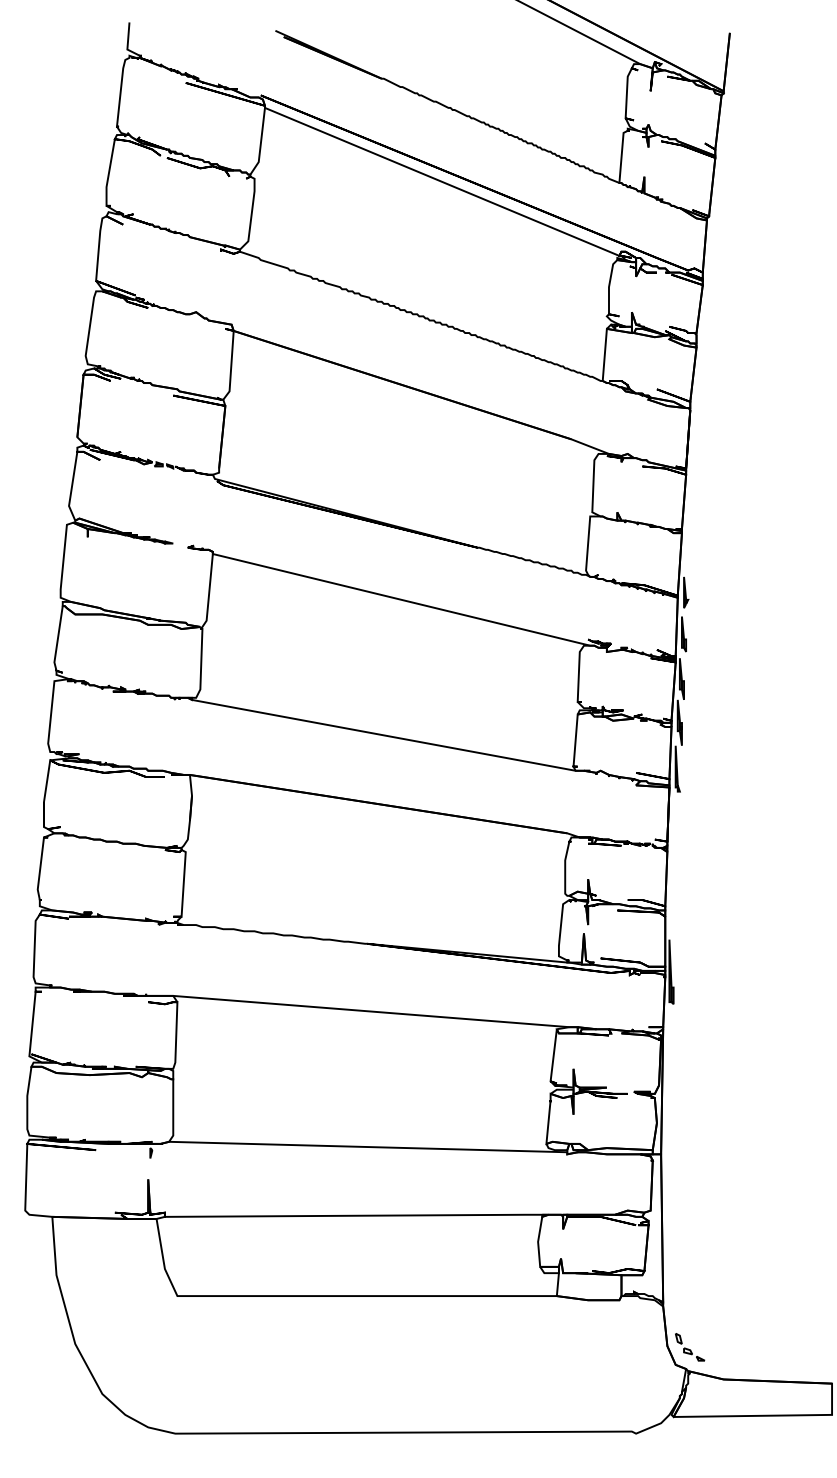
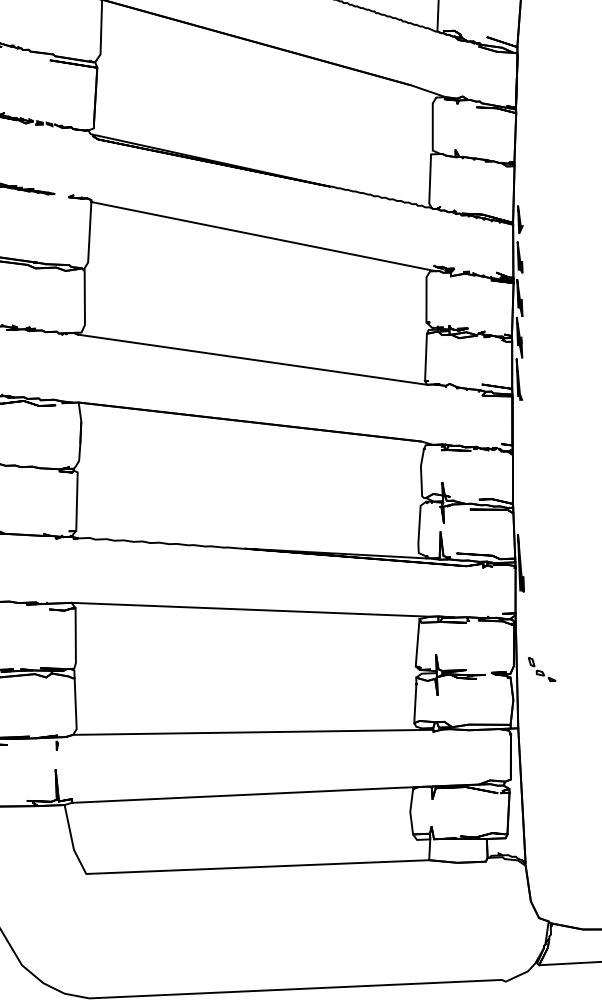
part: (690, 1347) -> (542, 669), moved

